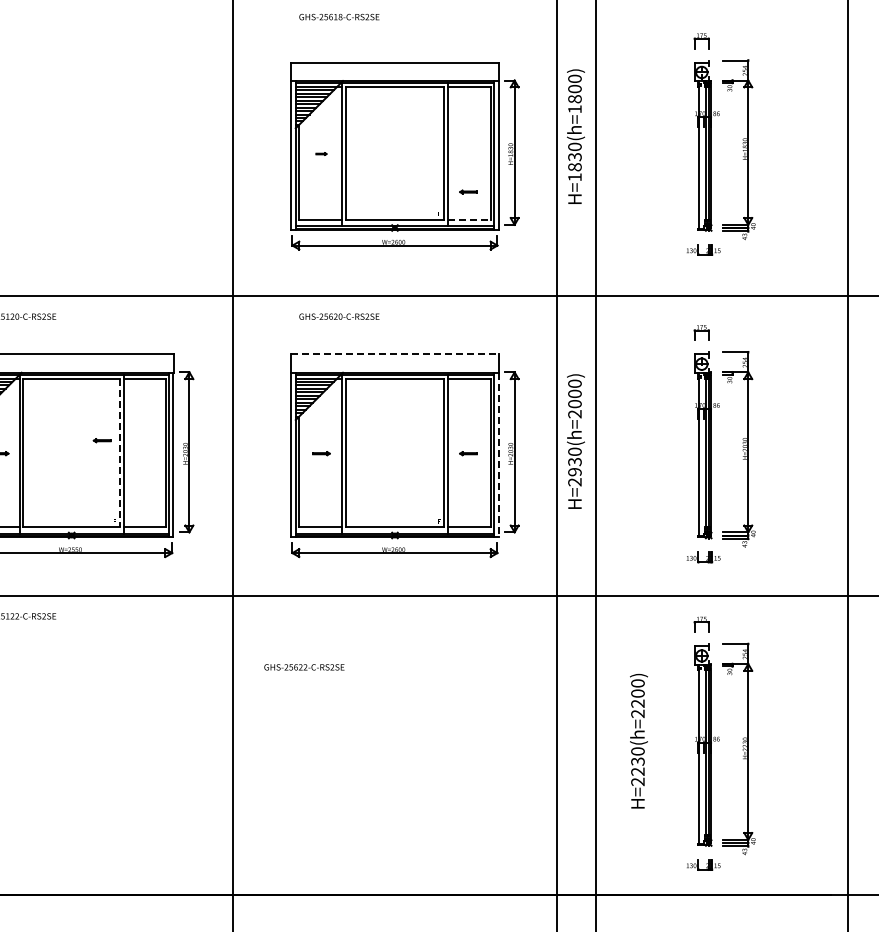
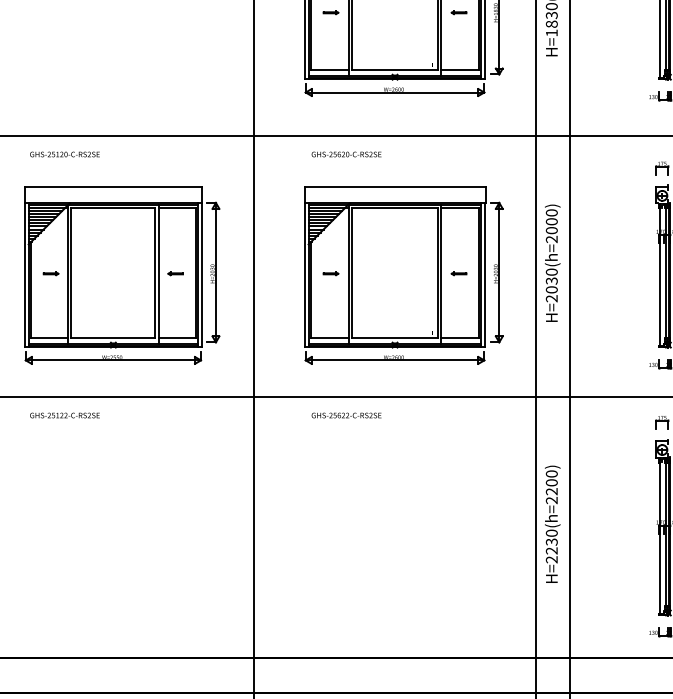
part: (321, 153) -> (331, 12), size x1.67
part: (468, 191) -> (459, 12), moved
line: (469, 219) -> (459, 69), dashed -> solid
line: (394, 354) -> (394, 187), dashed -> solid
part: (101, 440) -> (175, 273), moved
line: (119, 453) -> (155, 273), dashed -> solid
line: (498, 455) -> (485, 275), dashed -> solid
text: (574, 472) -> (551, 290), H=2930(h=2000) -> H=2030(h=2000)
text: (304, 667) -> (346, 415), moved
text: (638, 741) -> (552, 524), moved

